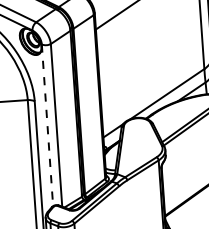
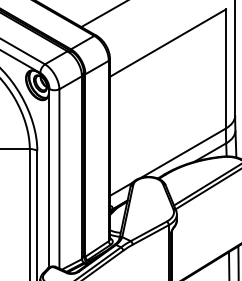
line: (47, 125) -> (49, 178), dashed -> solid

